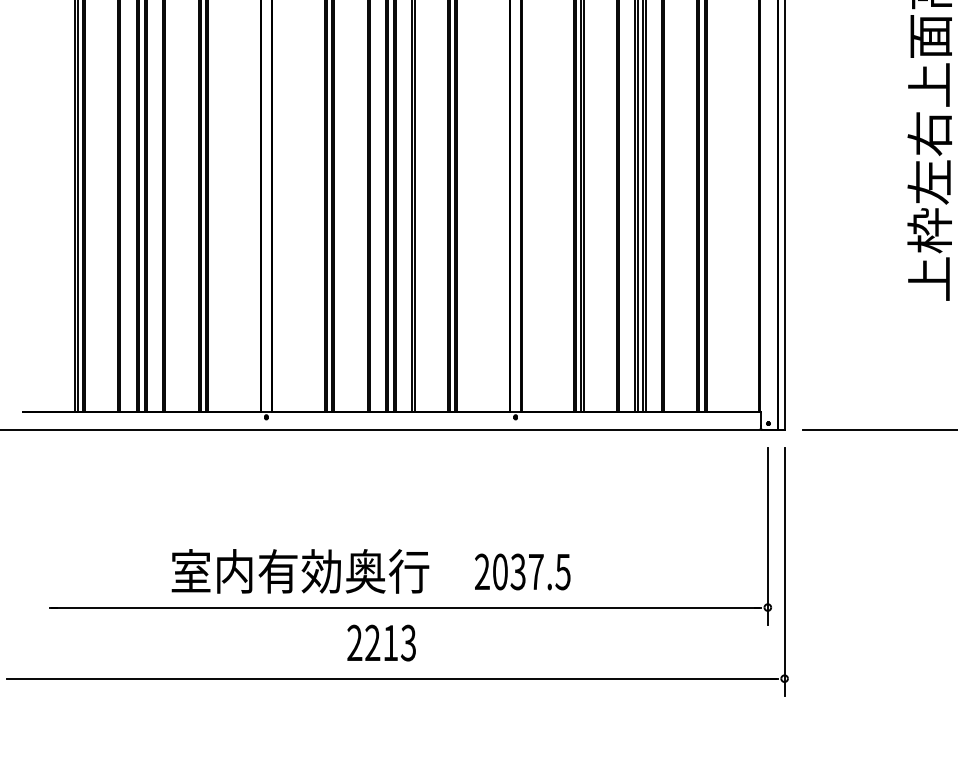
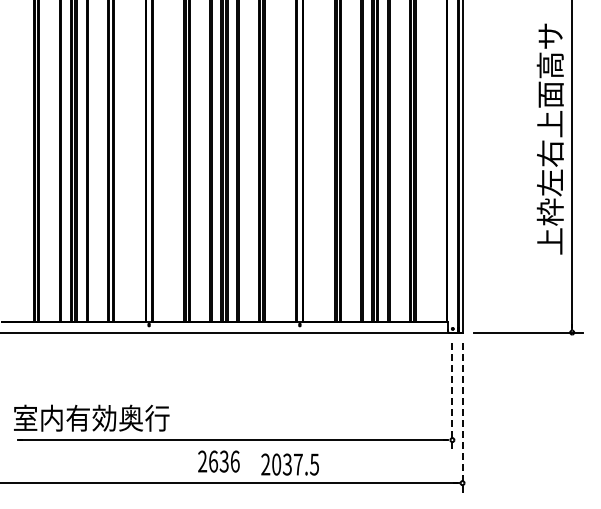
line: (767, 537) -> (452, 397), solid -> dashed
text: (300, 570) -> (91, 417), moved
text: (521, 571) -> (289, 464), moved
line: (784, 573) -> (462, 419), solid -> dashed
text: (391, 642) -> (224, 461), 2213 -> 2636

